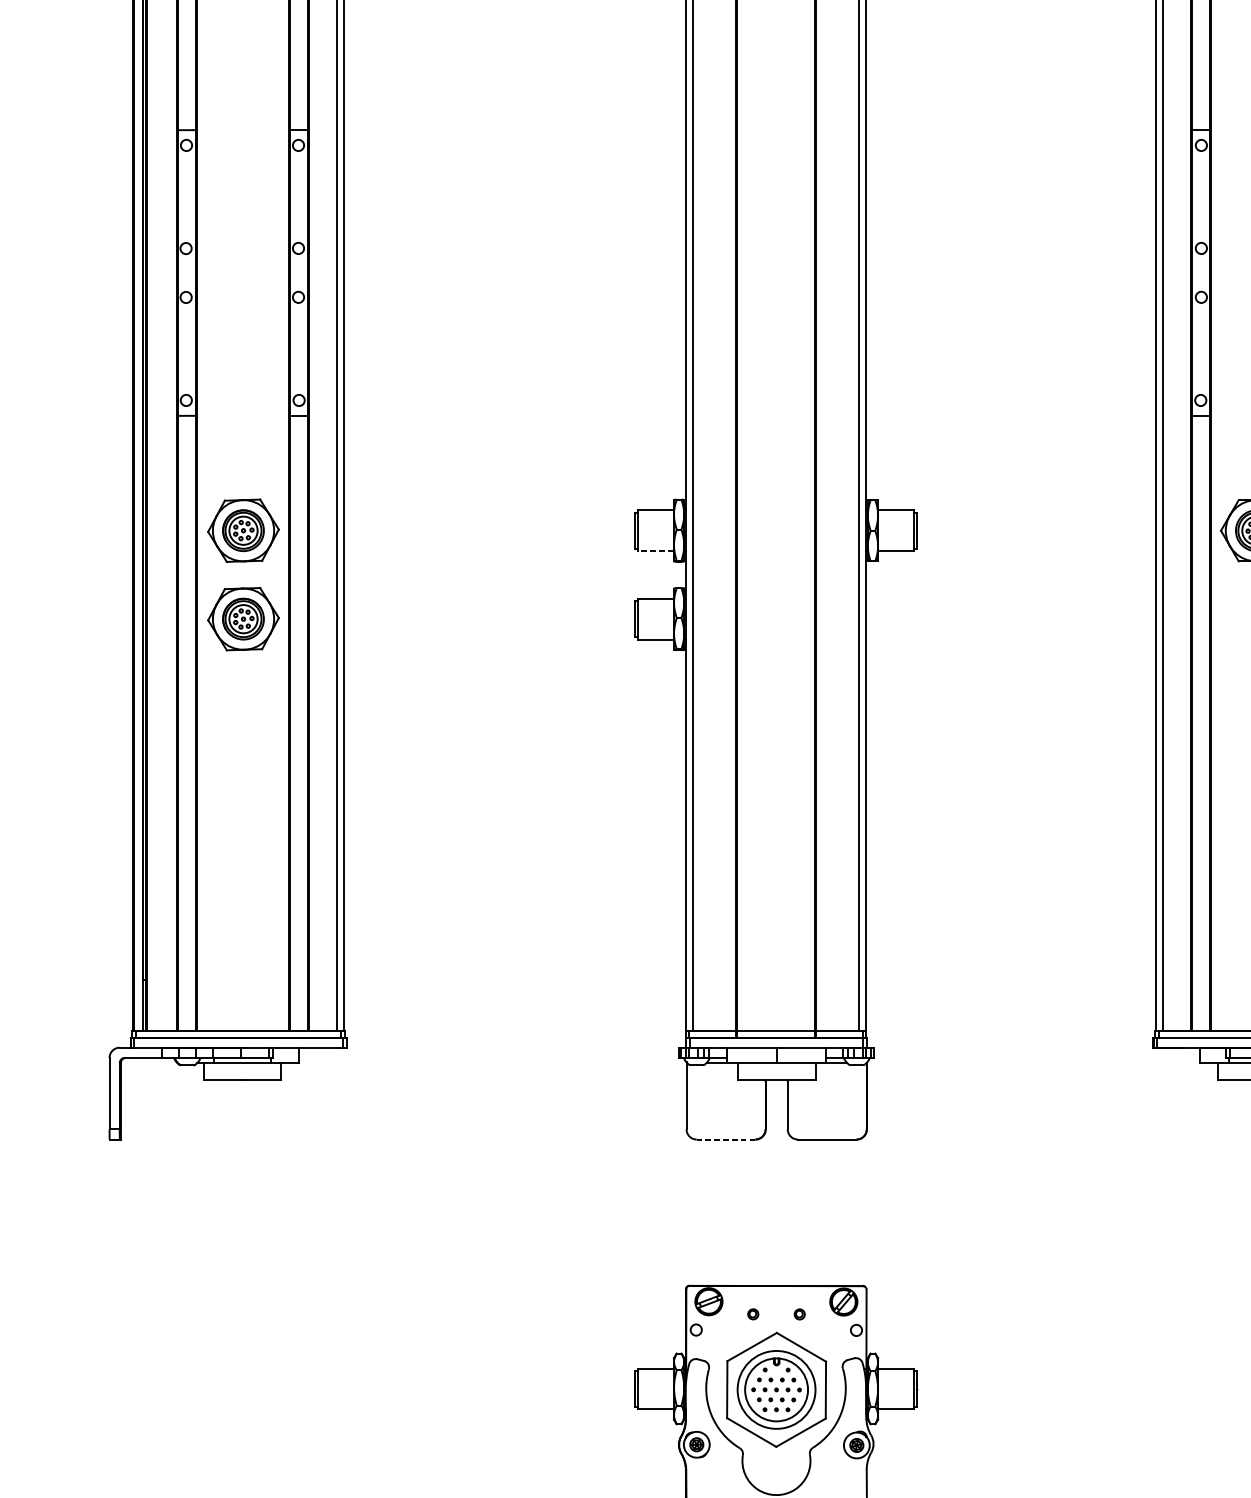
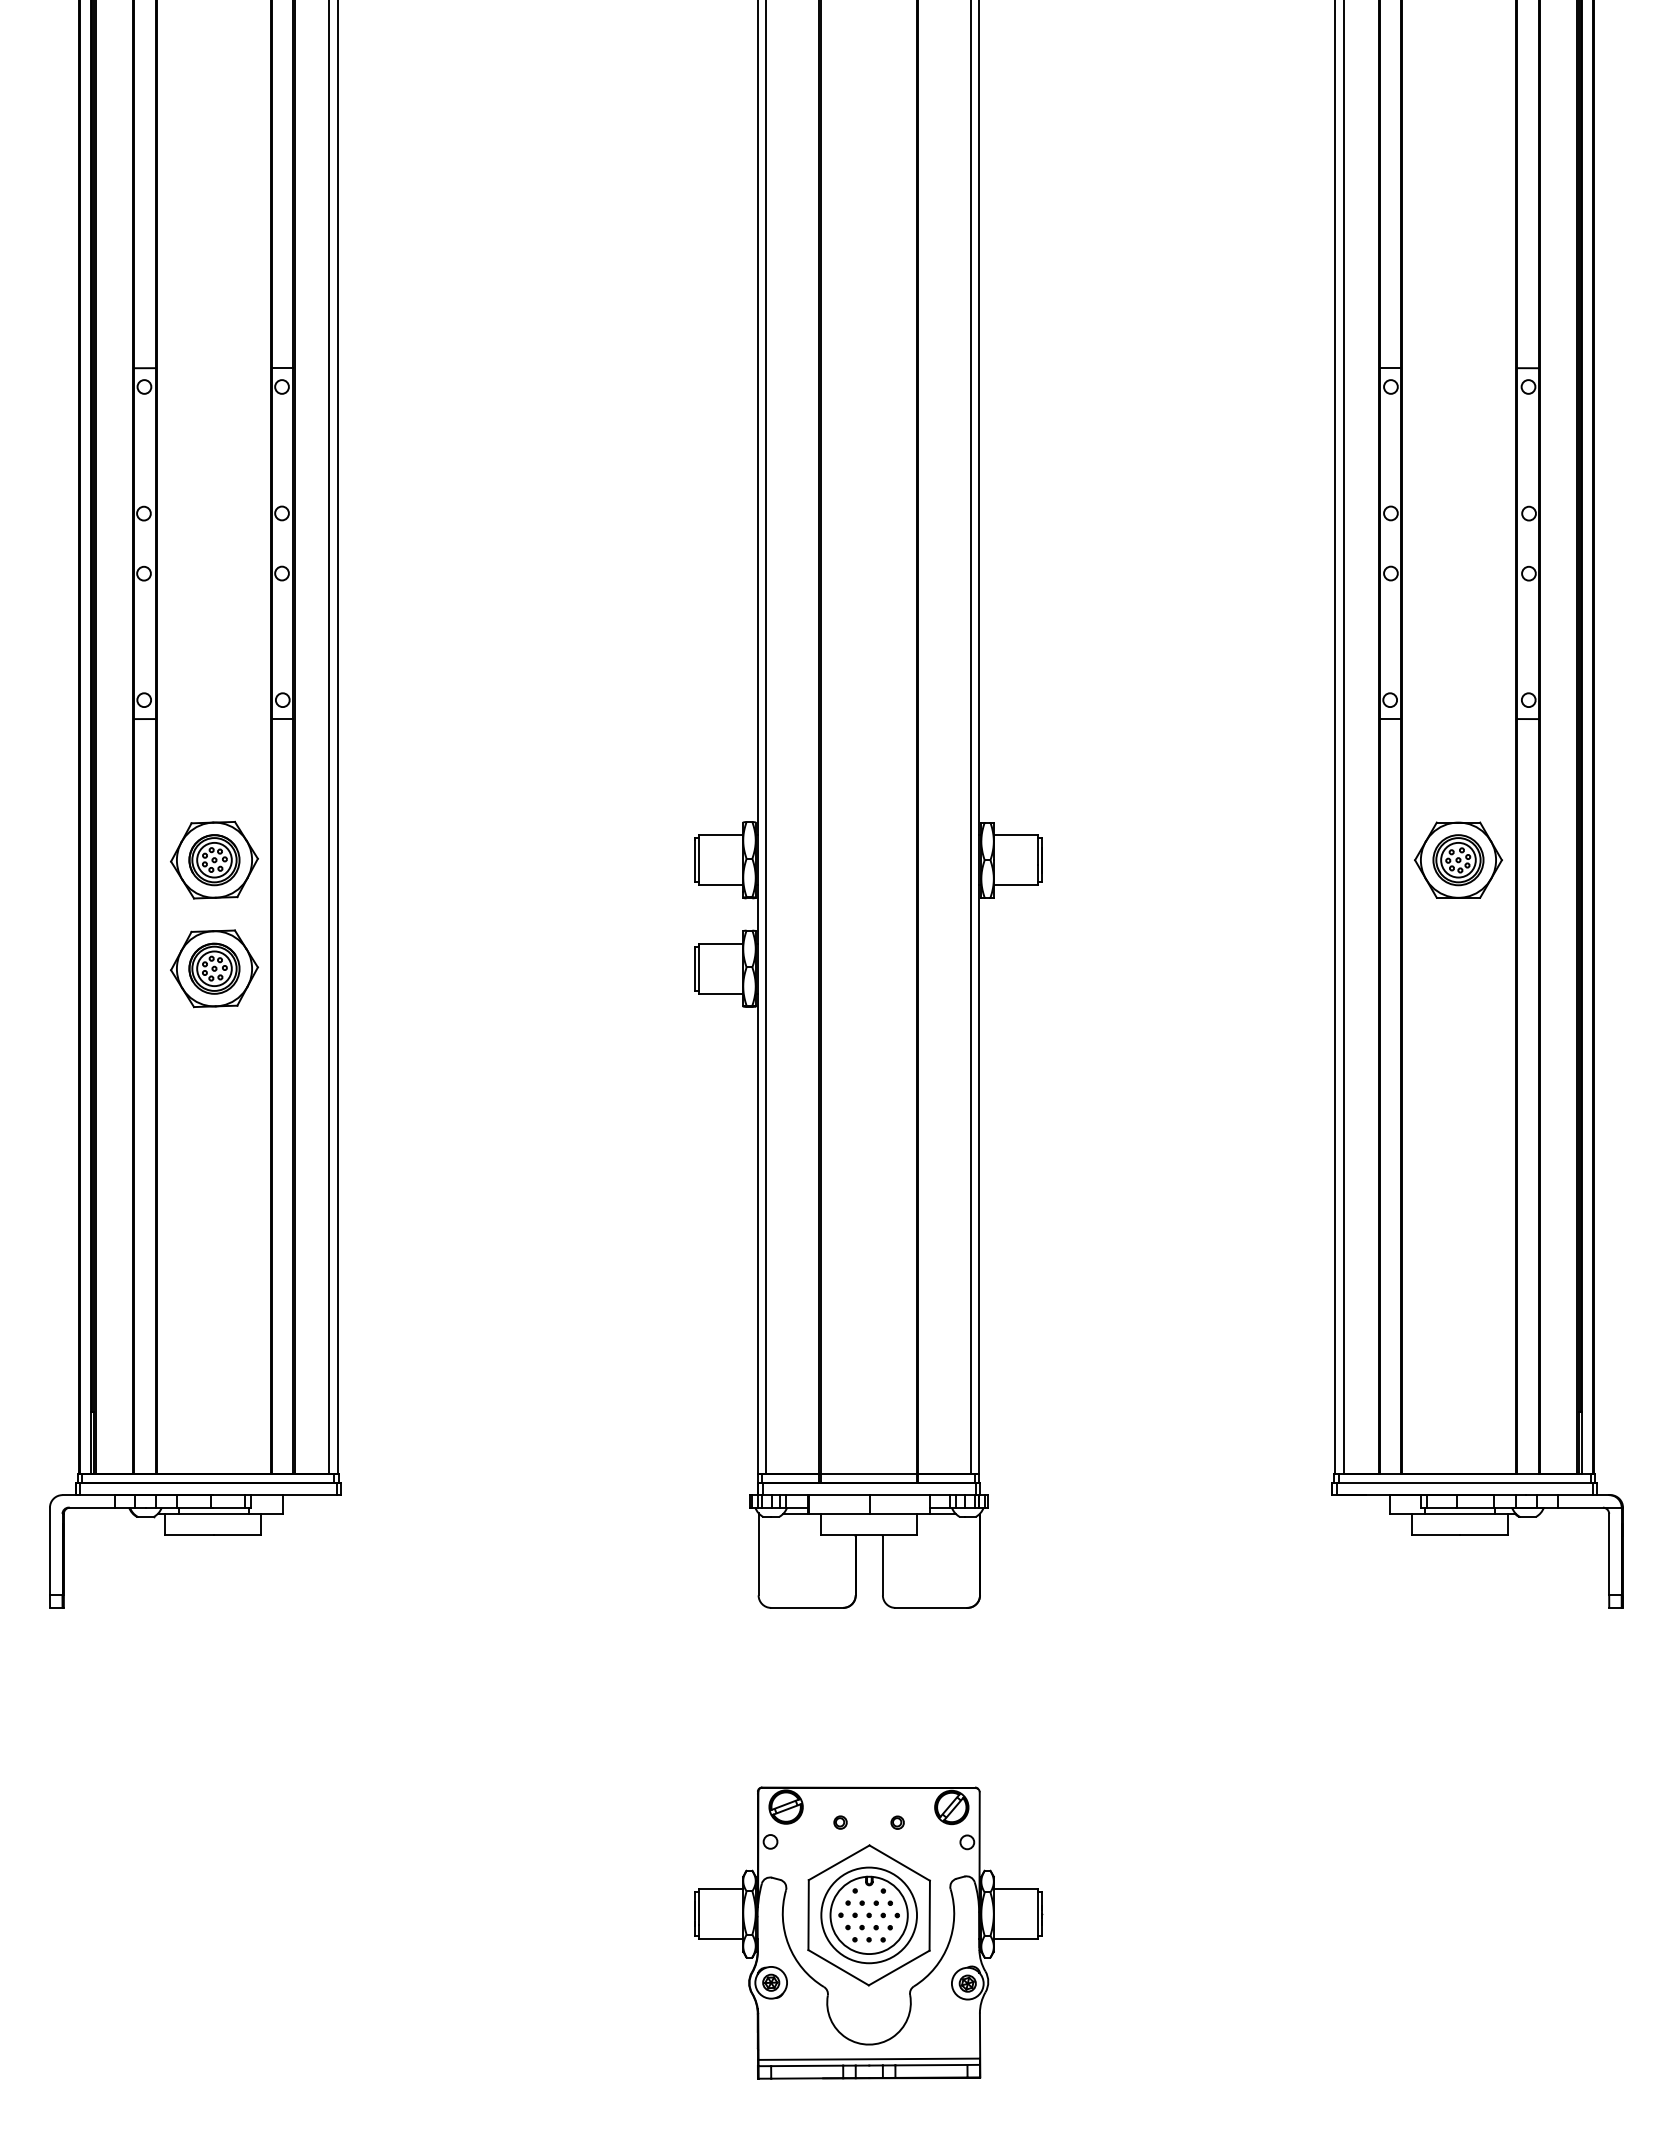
line: (656, 551) -> (721, 885), dashed -> solid
line: (725, 1139) -> (806, 1607), dashed -> solid

